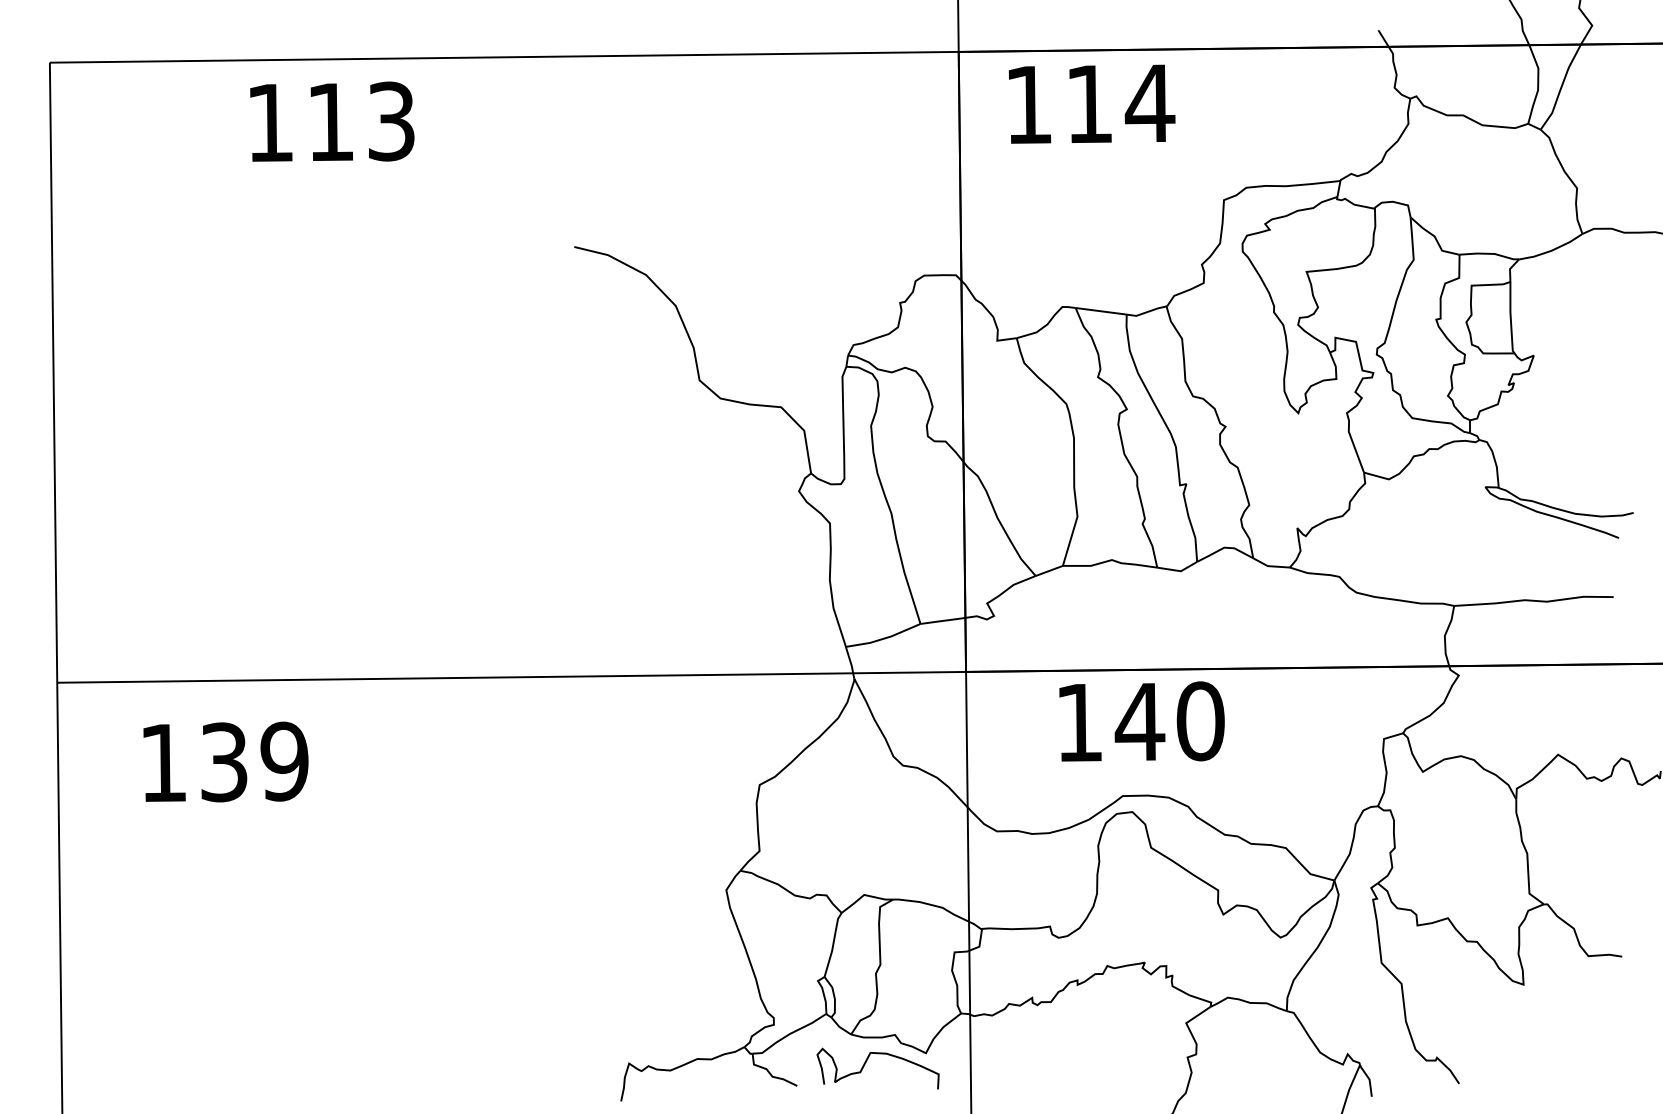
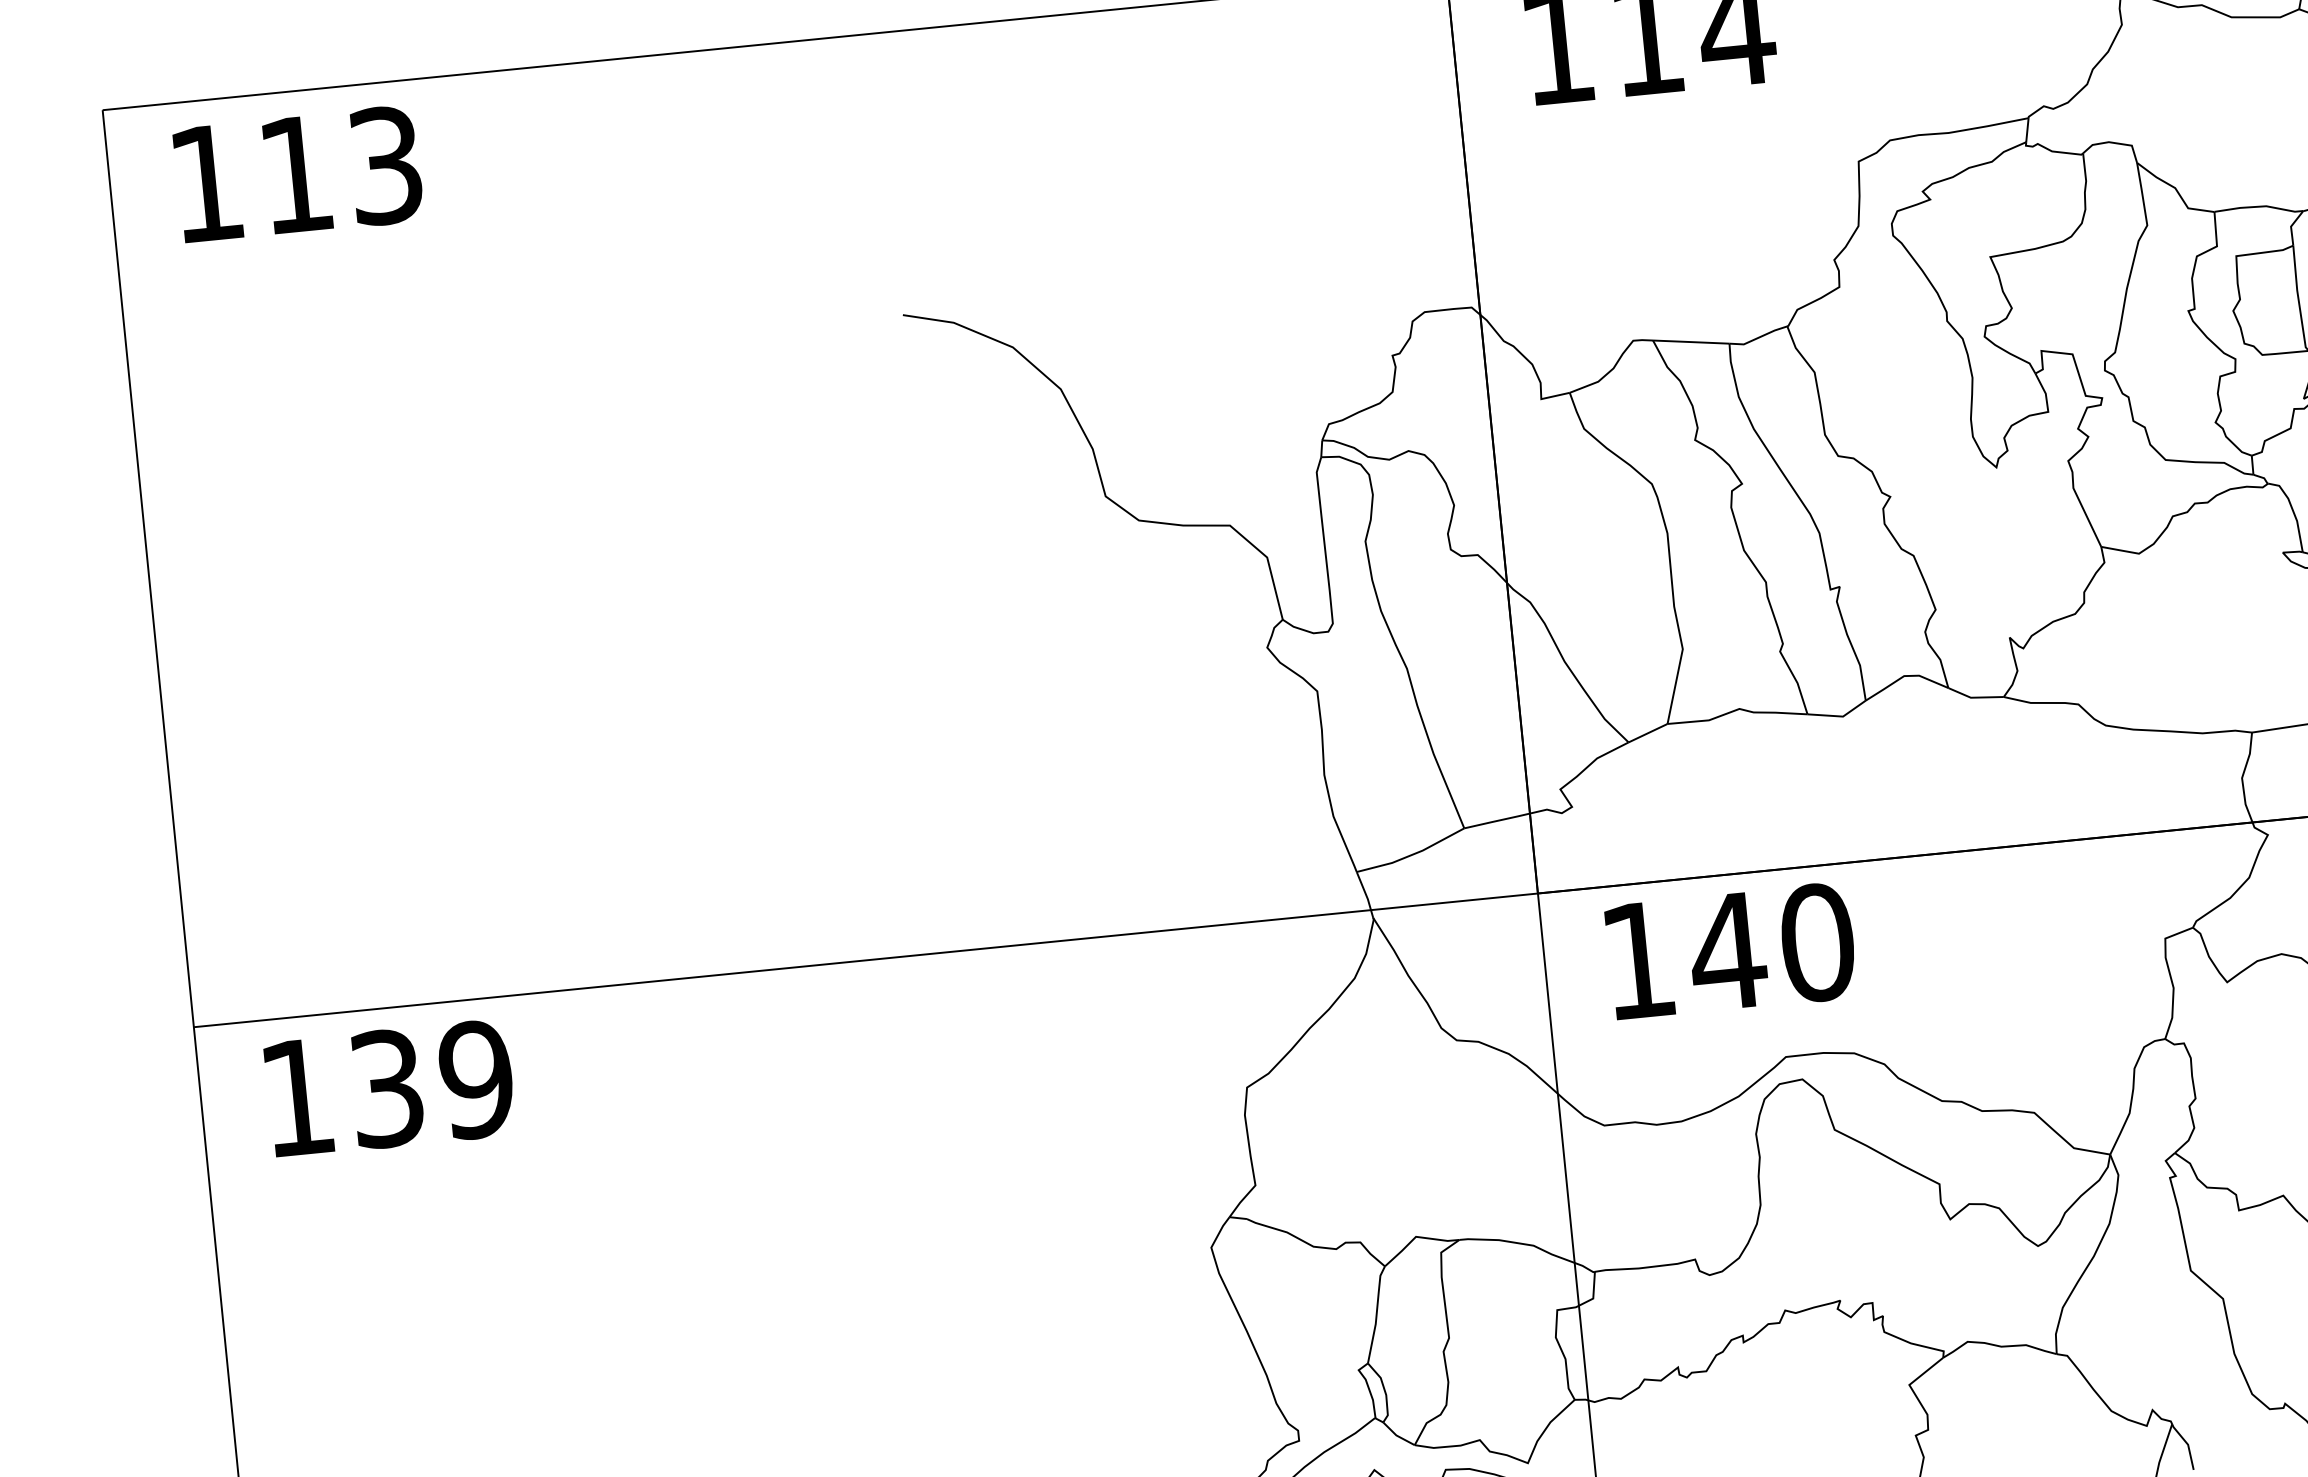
text: (332, 121) -> (298, 173), moved
text: (1141, 721) -> (1730, 950), moved
text: (225, 761) -> (388, 1087), moved

